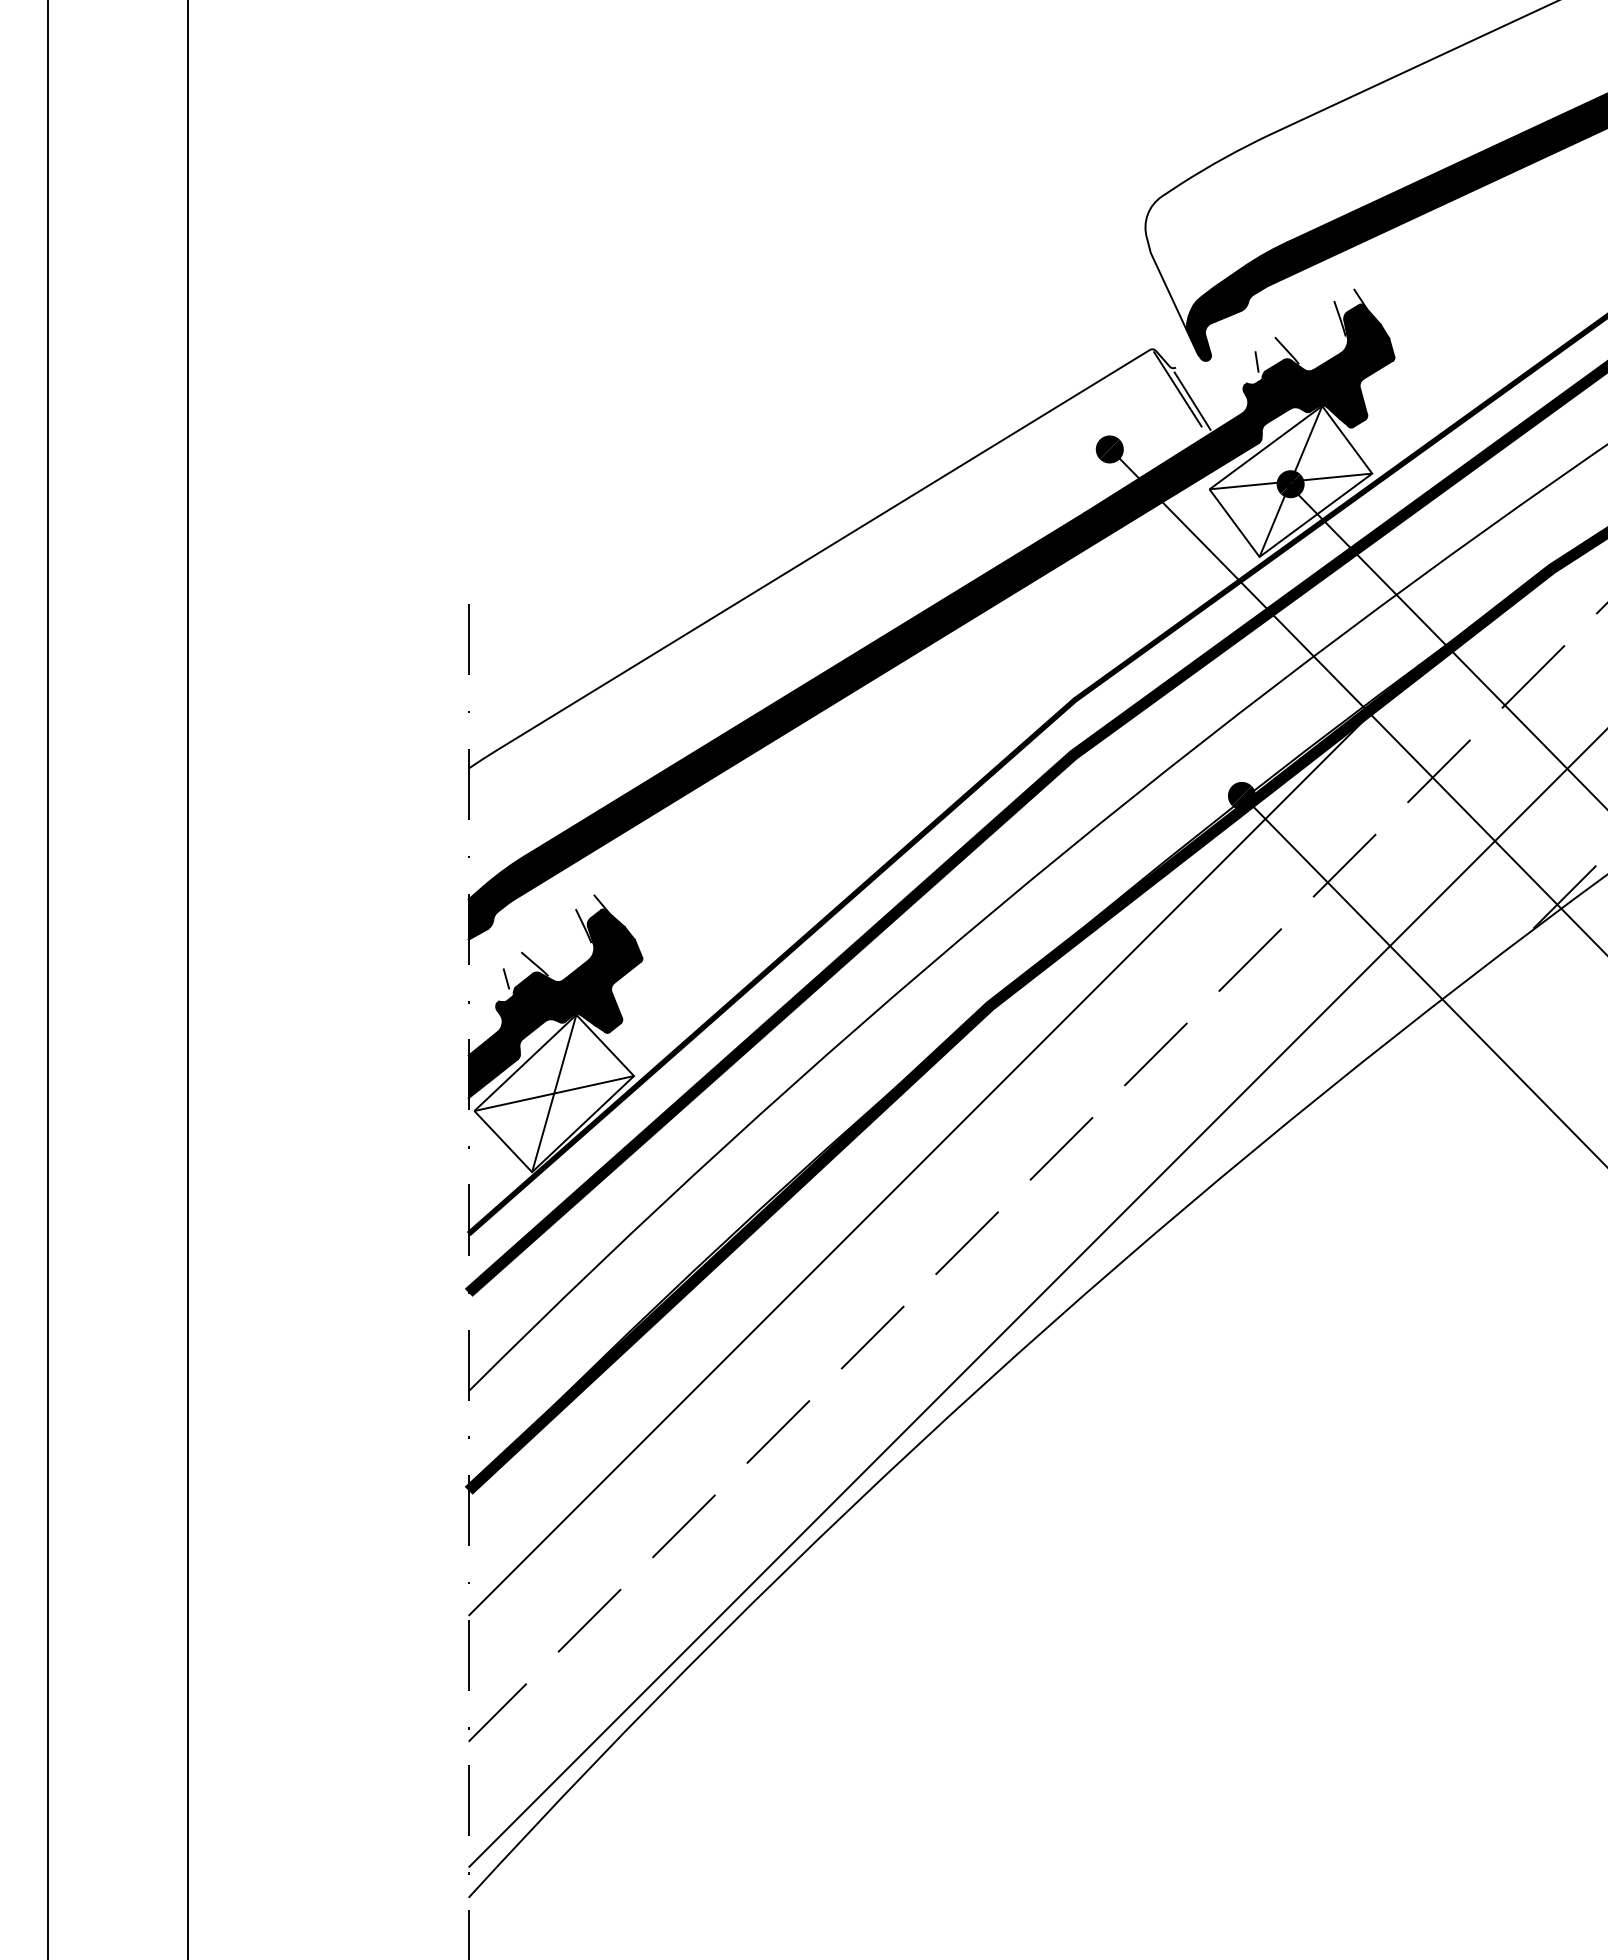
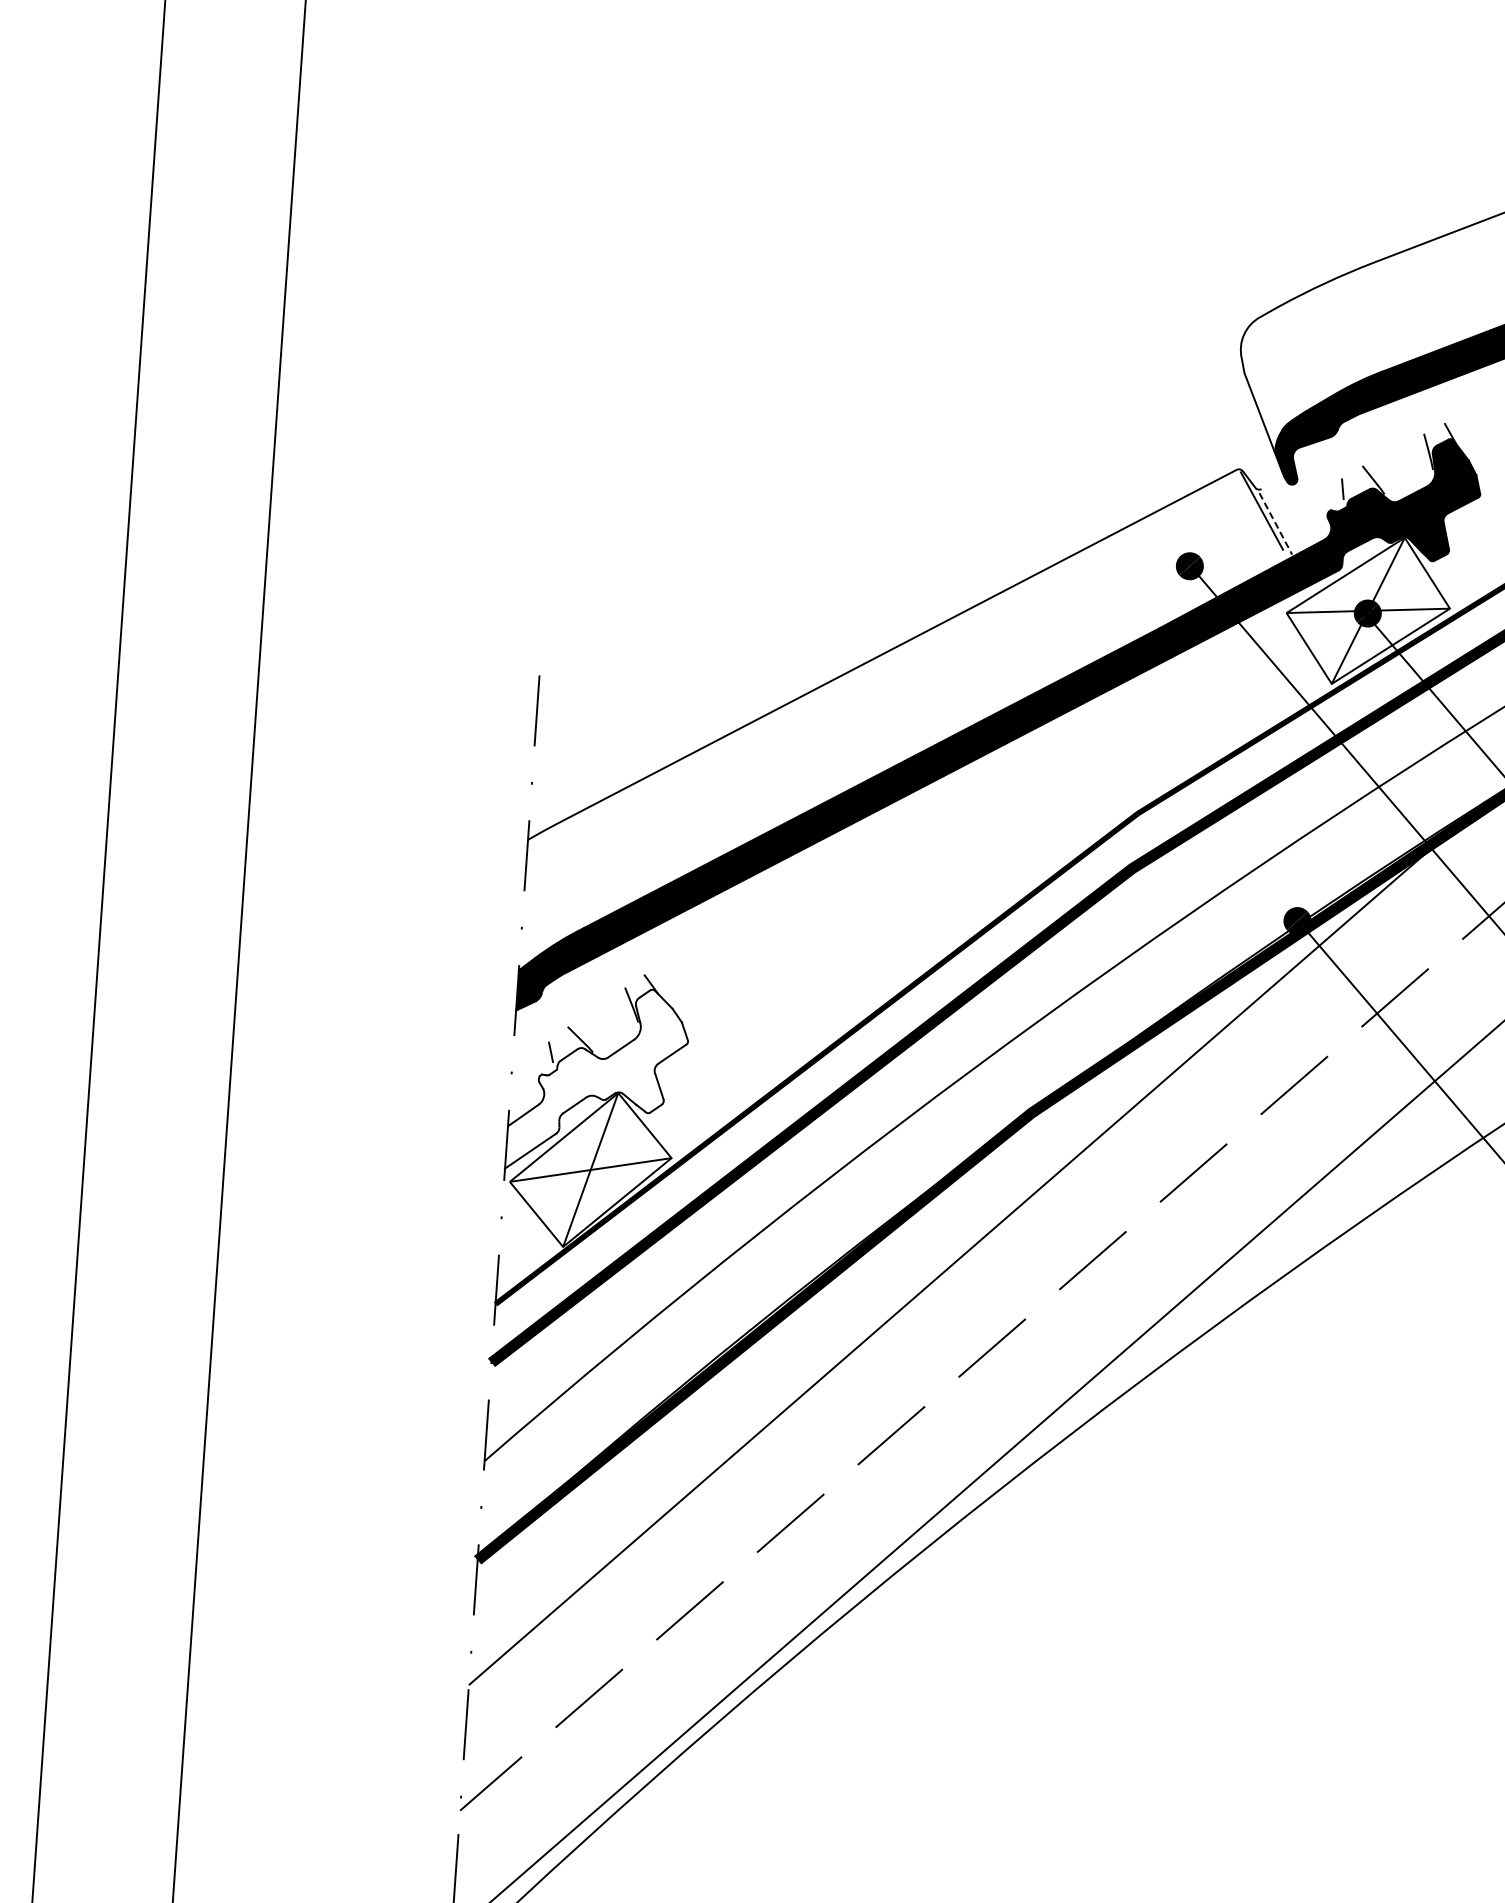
line: (1192, 401) -> (1275, 524), solid -> dashed
fill: (555, 1003) -> (598, 1080), removed

